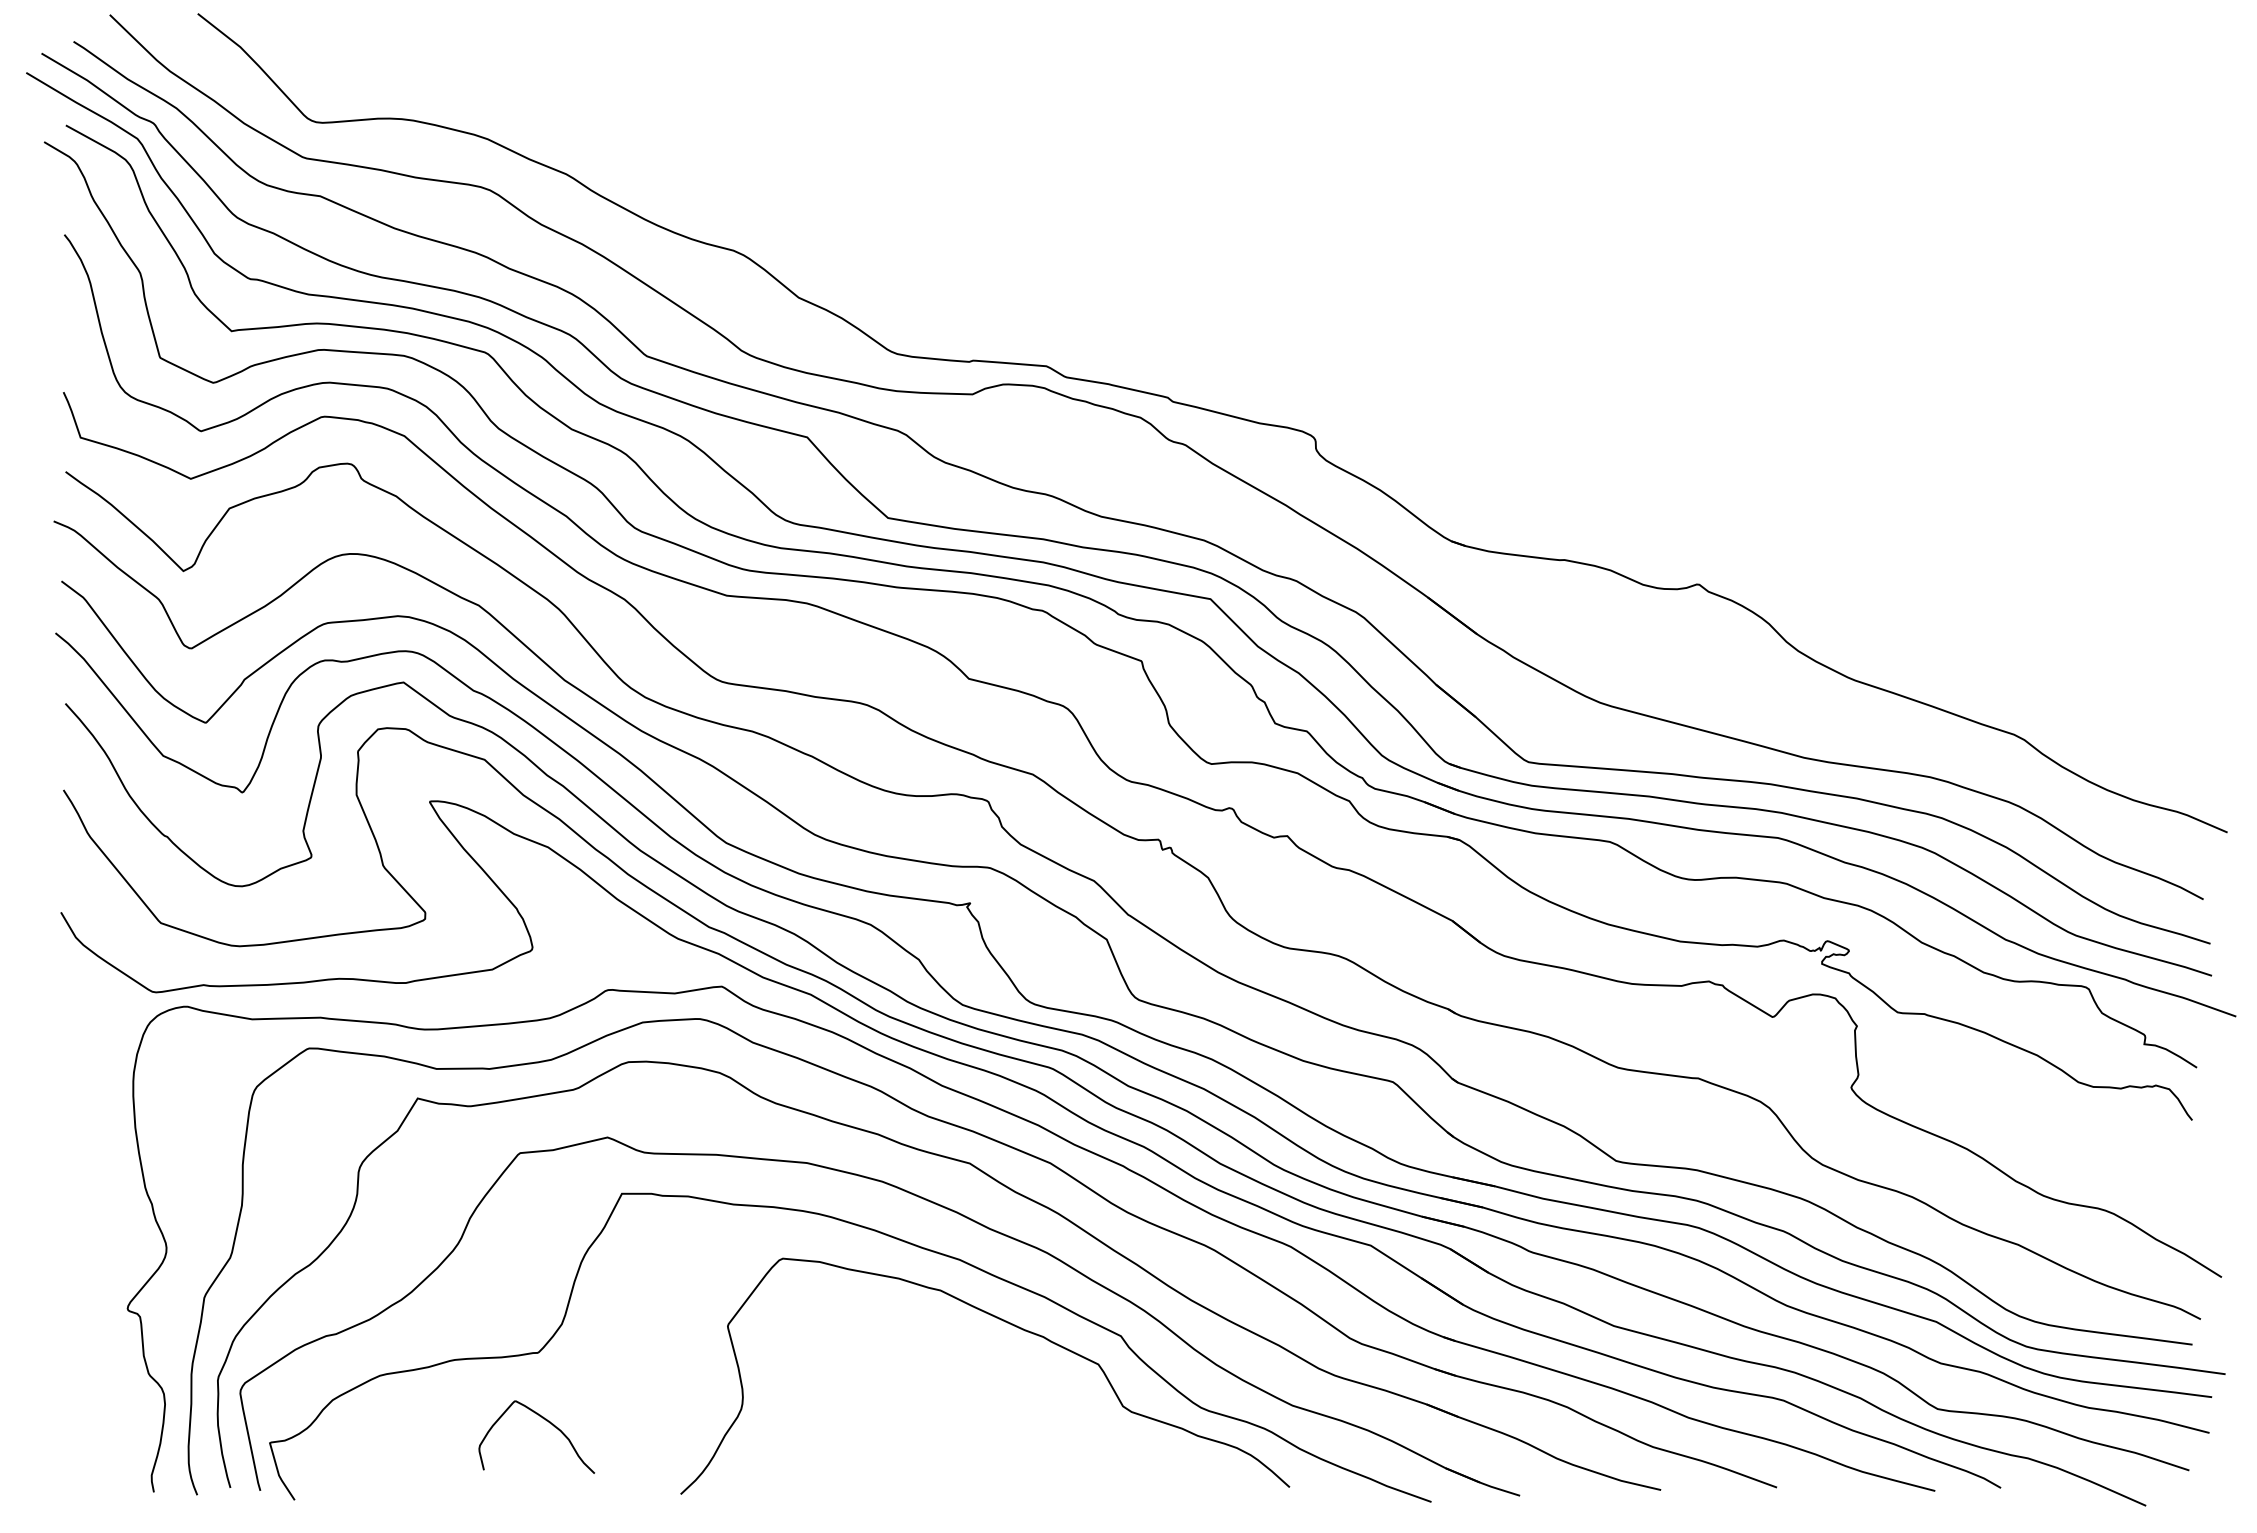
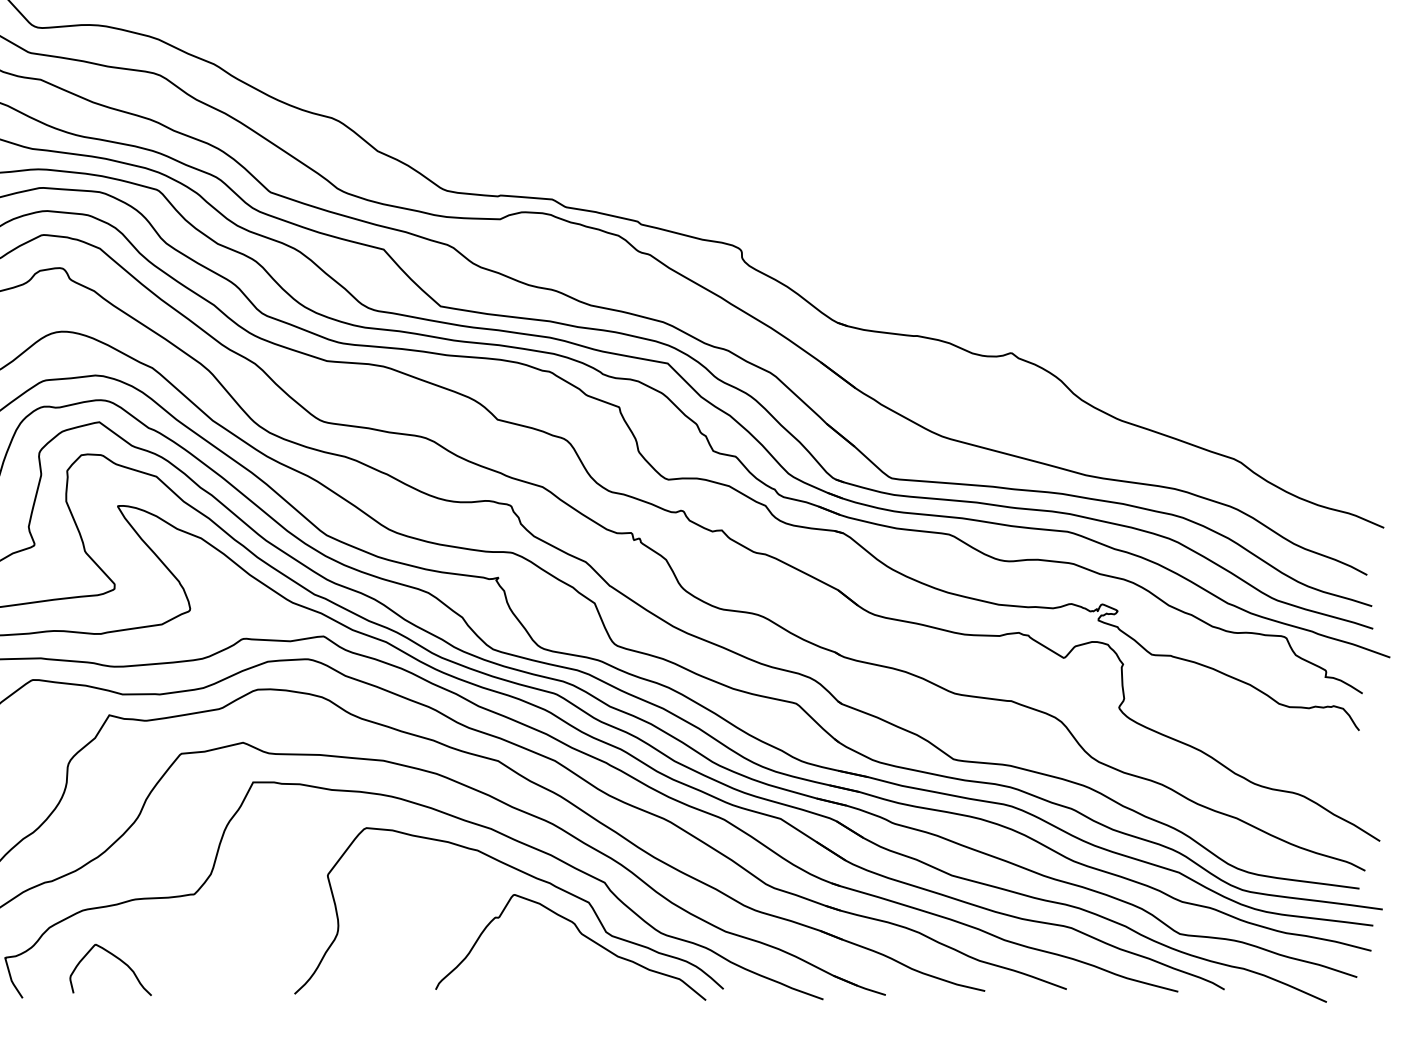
curve: (1088, 1410) -> (581, 935), added
curve: (546, 1421) -> (117, 959), moved

